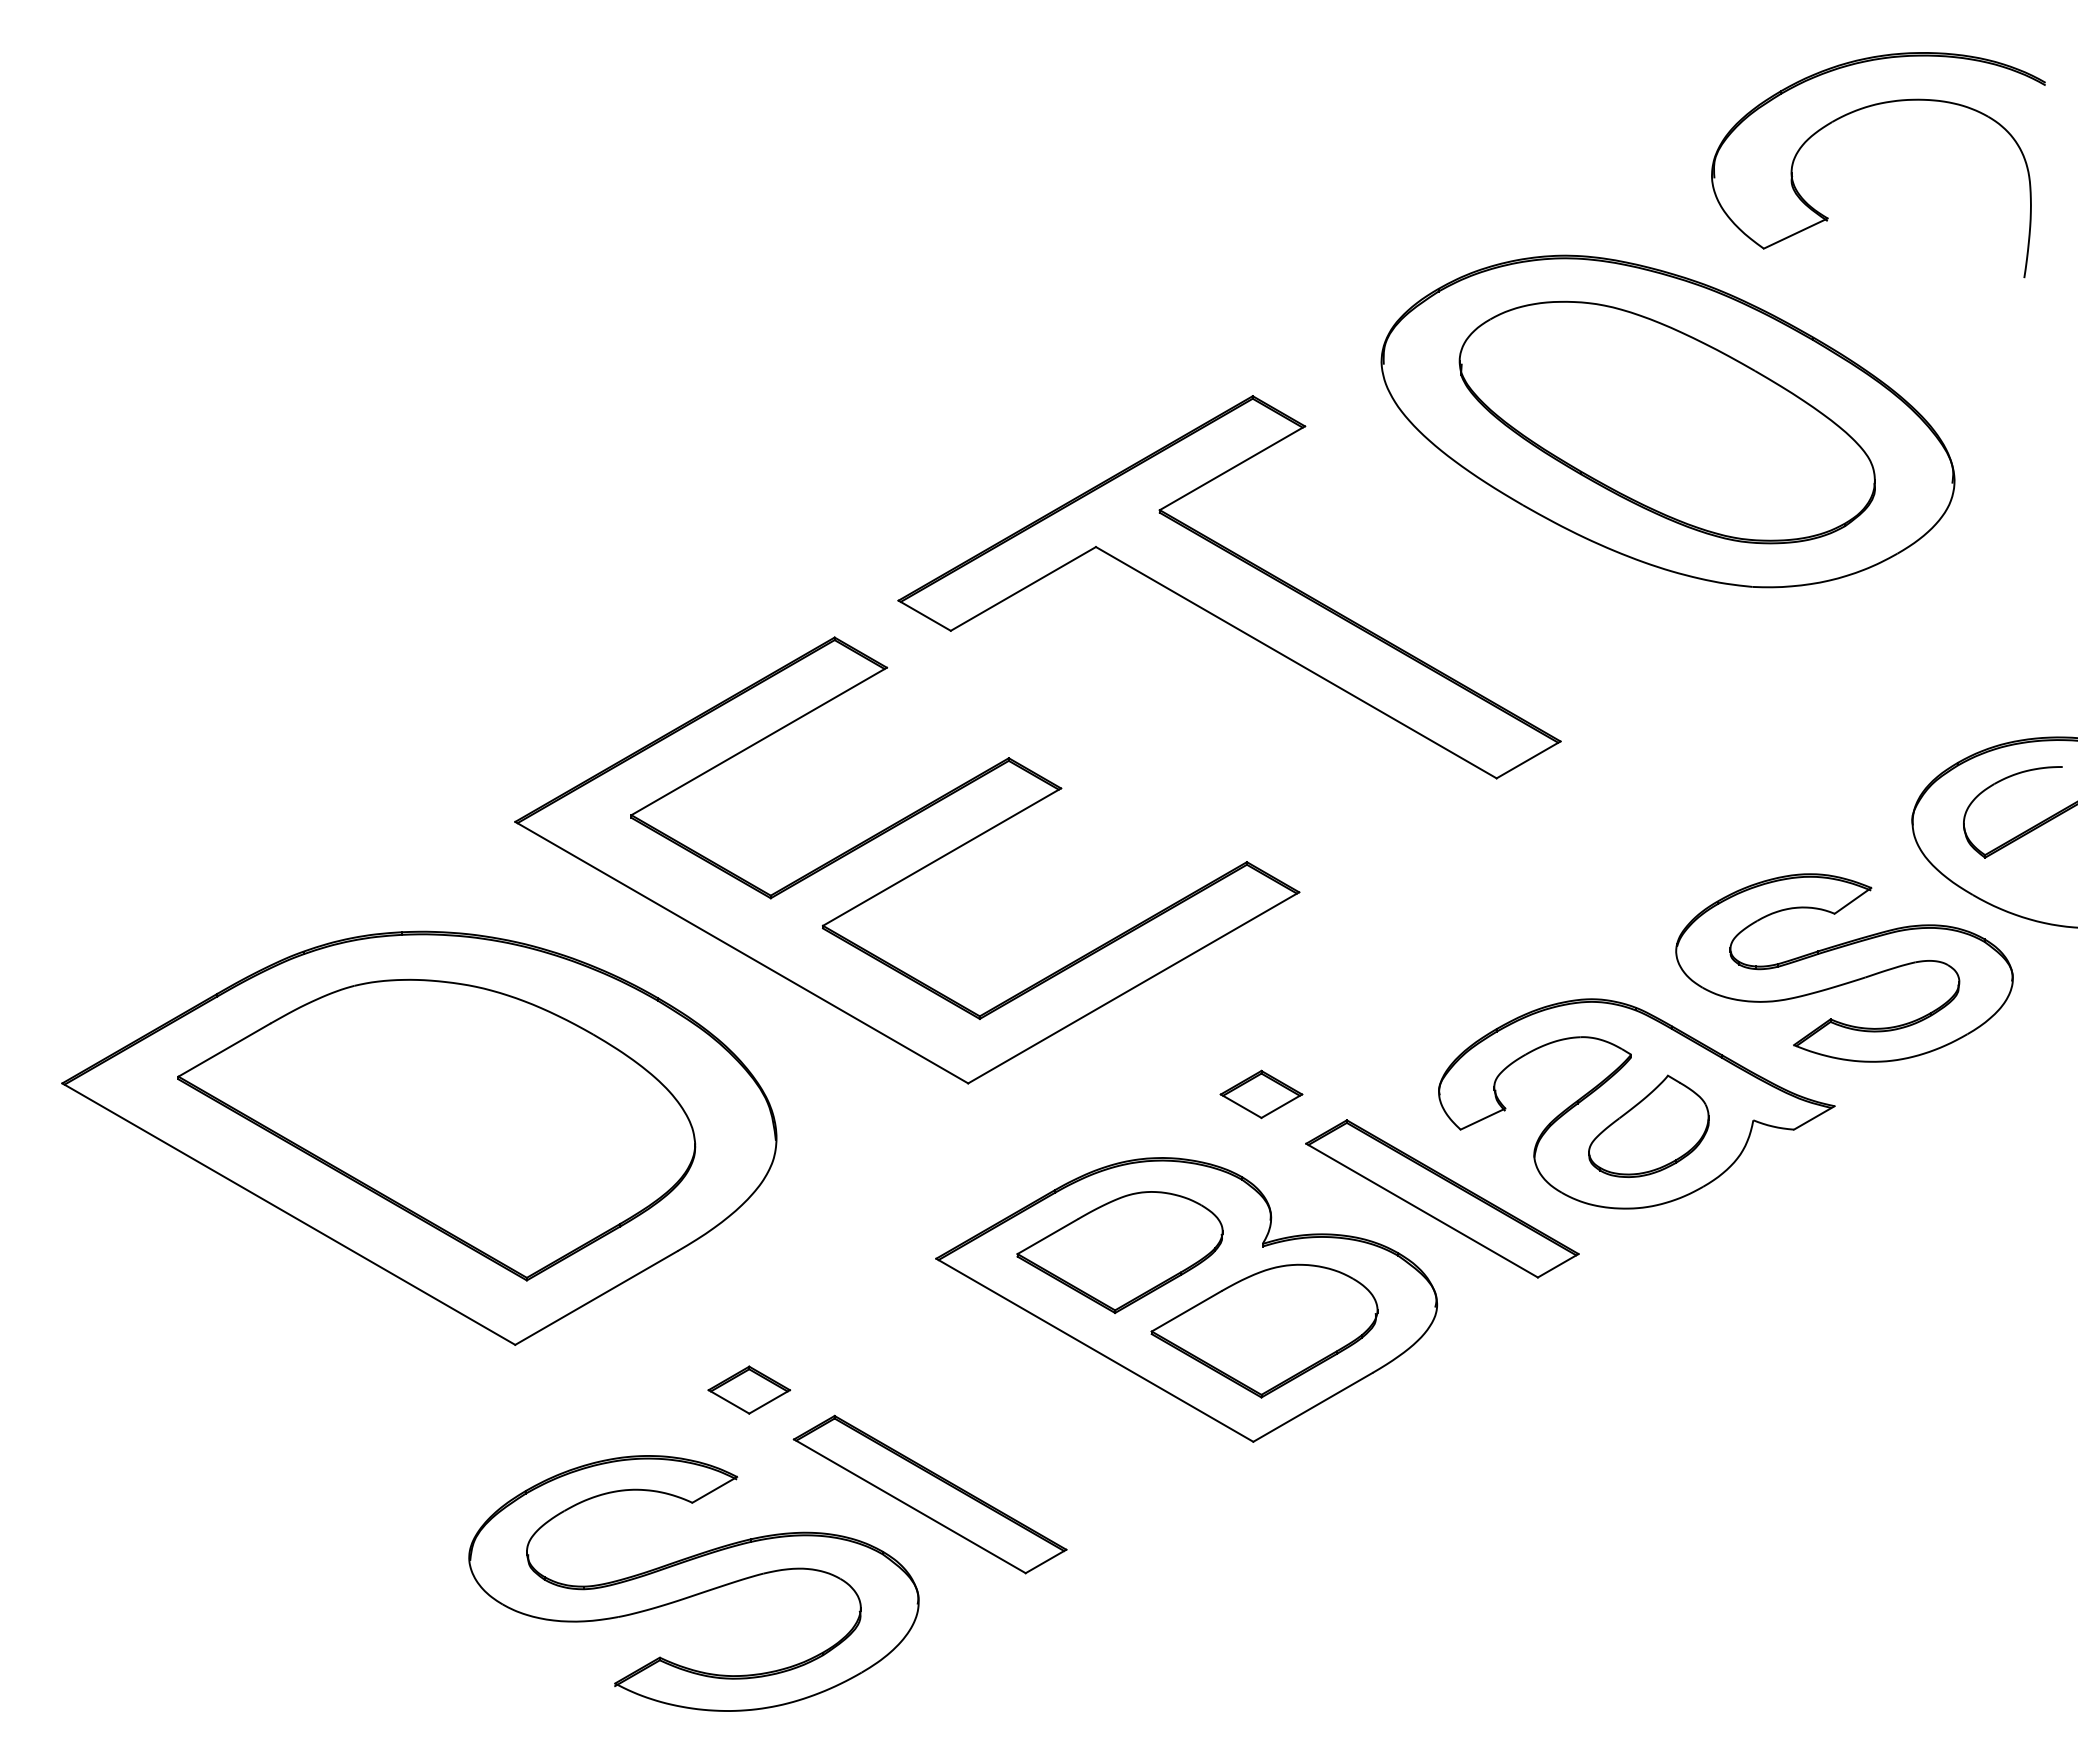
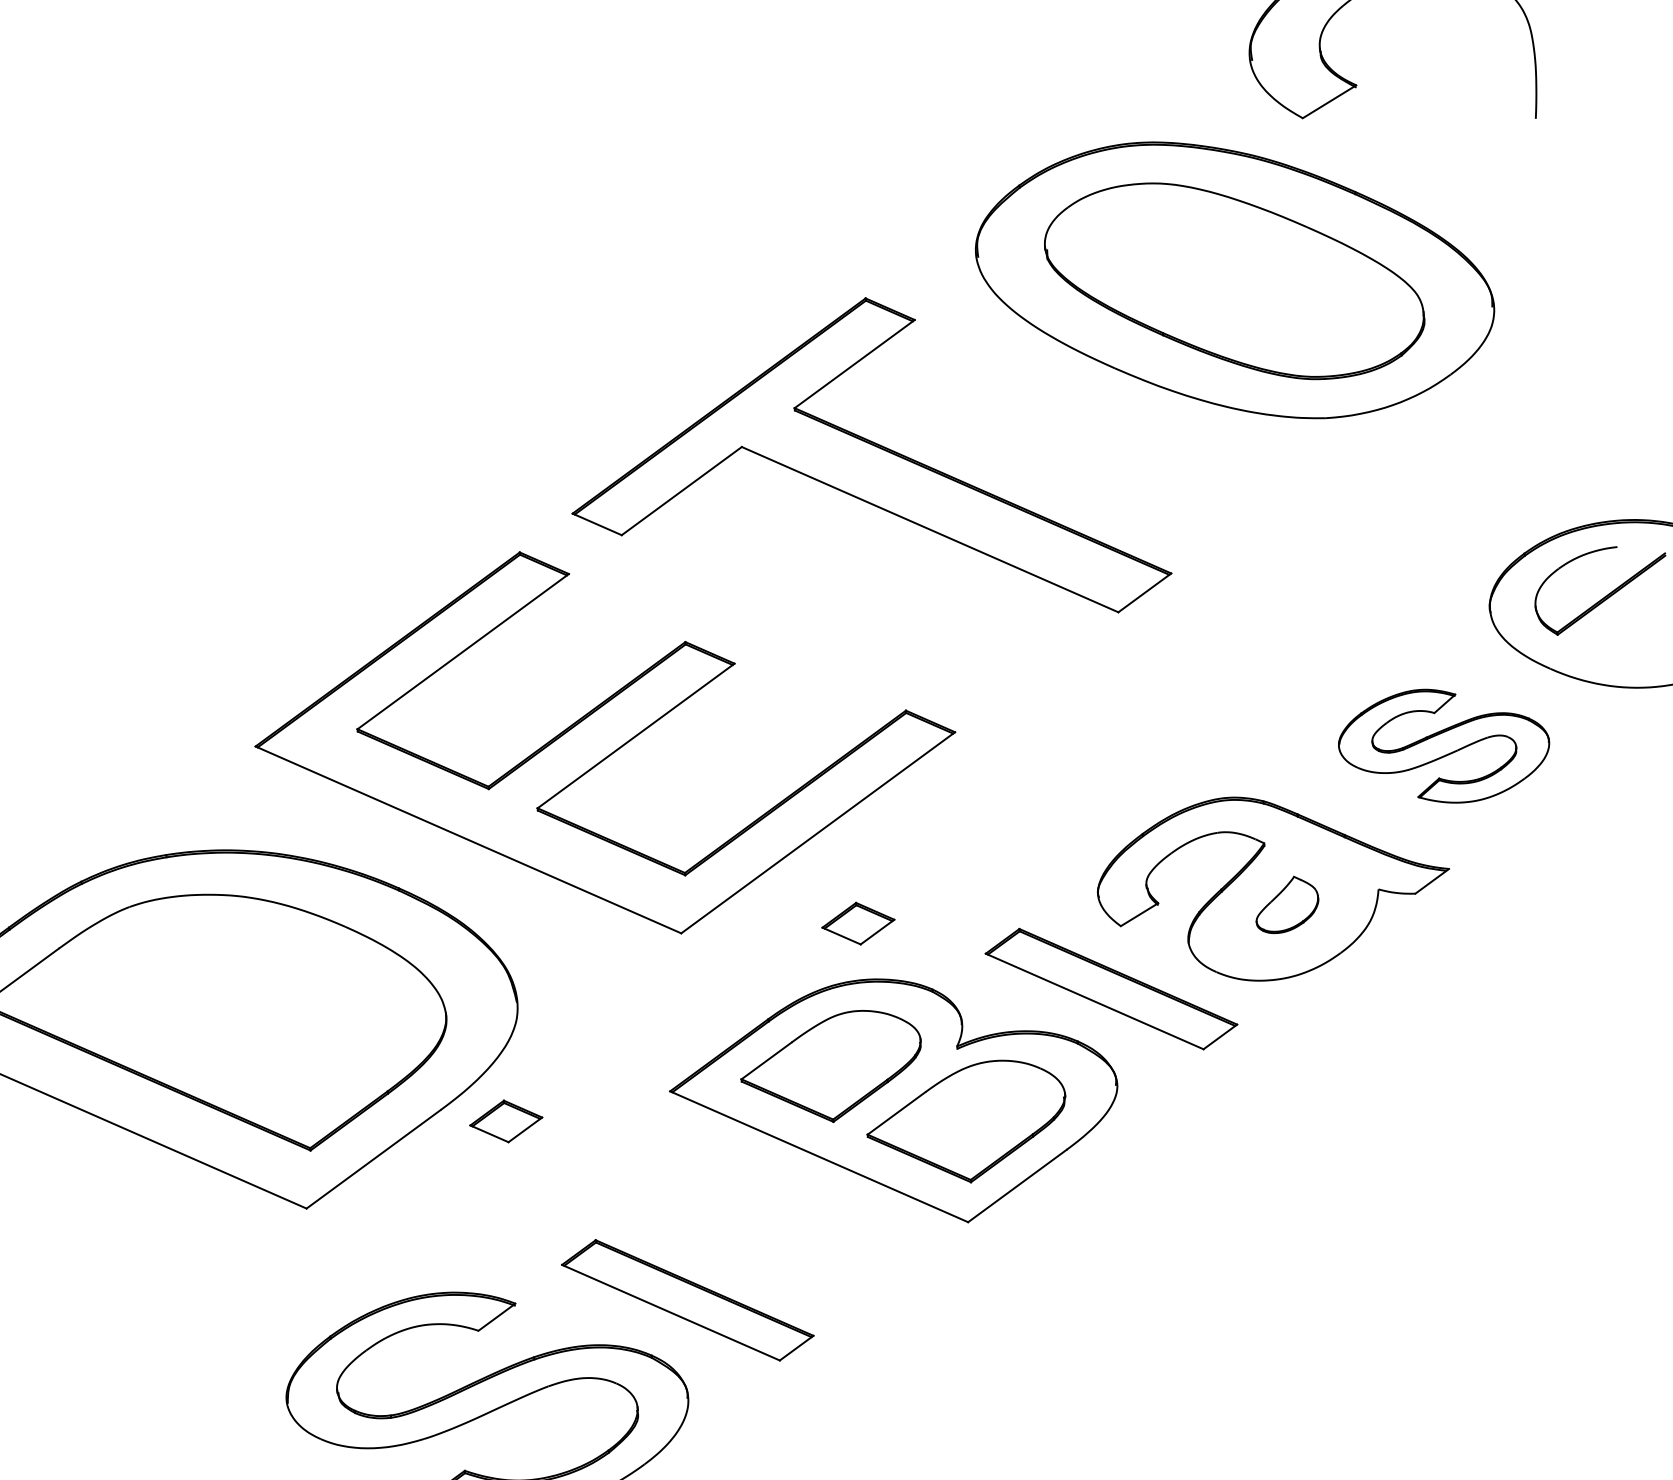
part: (1844, 967) -> (1444, 745), size x0.7
part: (1261, 1094) -> (858, 923), moved
part: (1648, 1125) -> (1286, 904), size x0.6
part: (749, 1389) -> (506, 1120), moved

